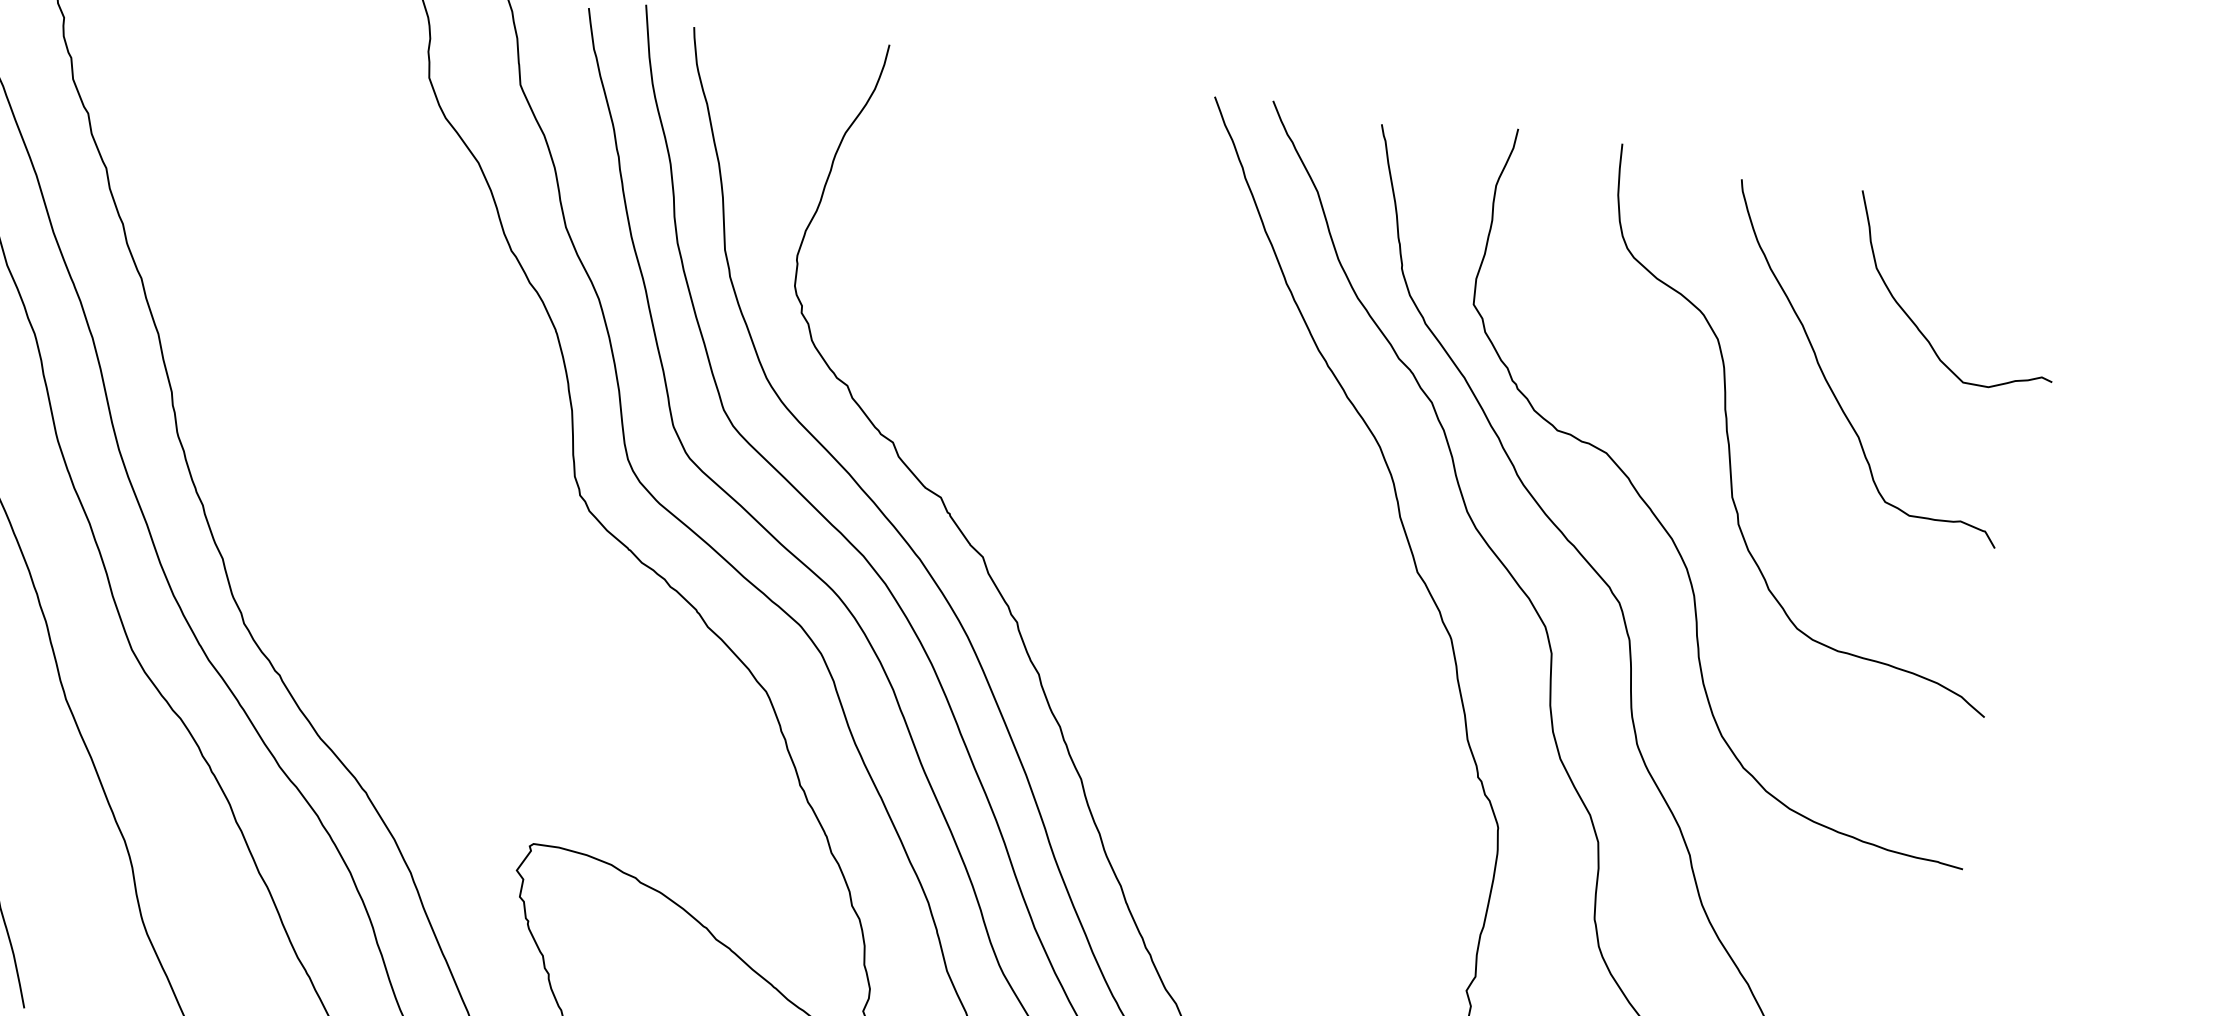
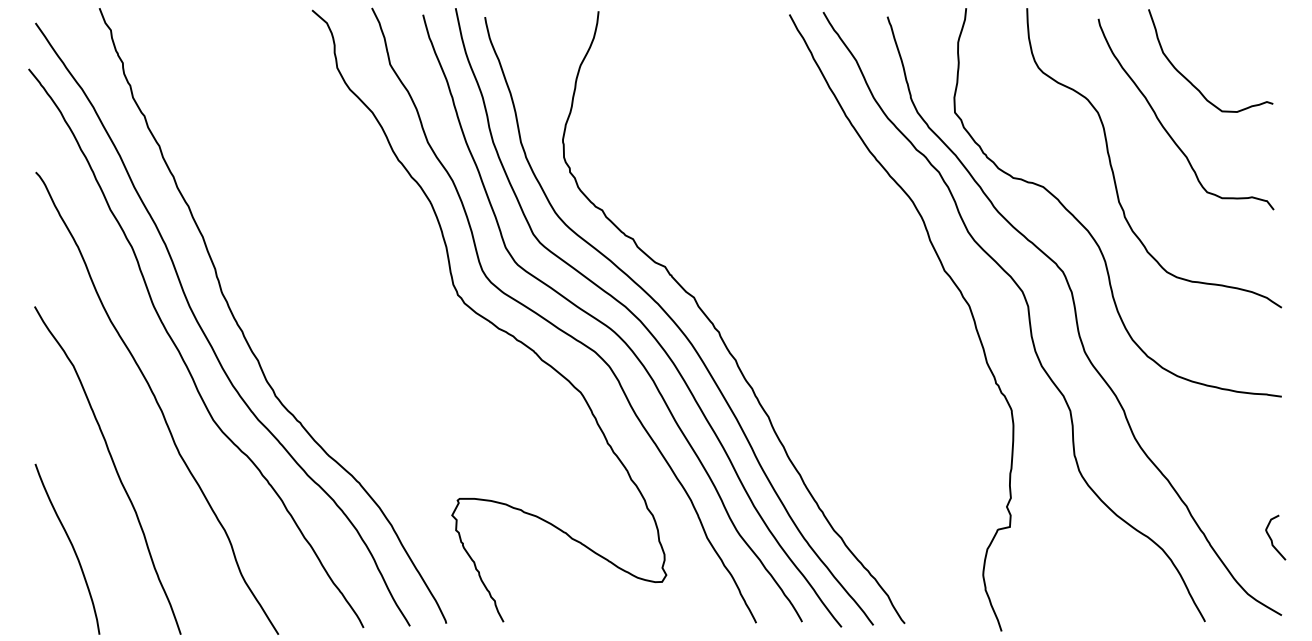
curve: (1914, 321) -> (1189, 80), moved

